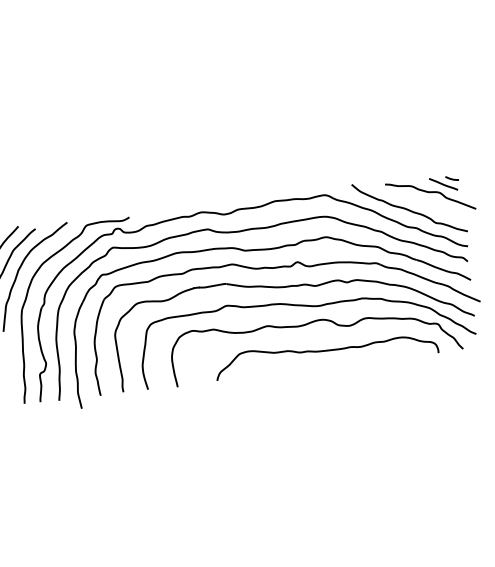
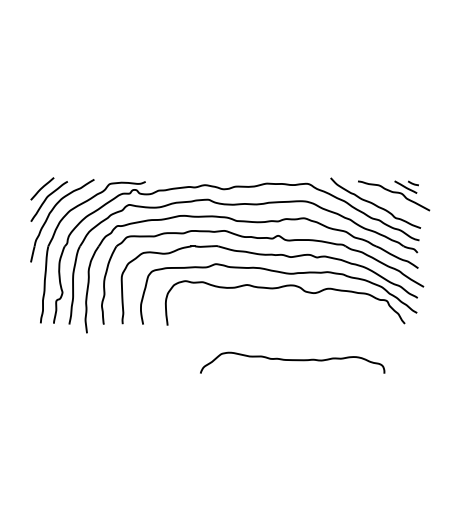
curve: (325, 351) -> (292, 360), moved

